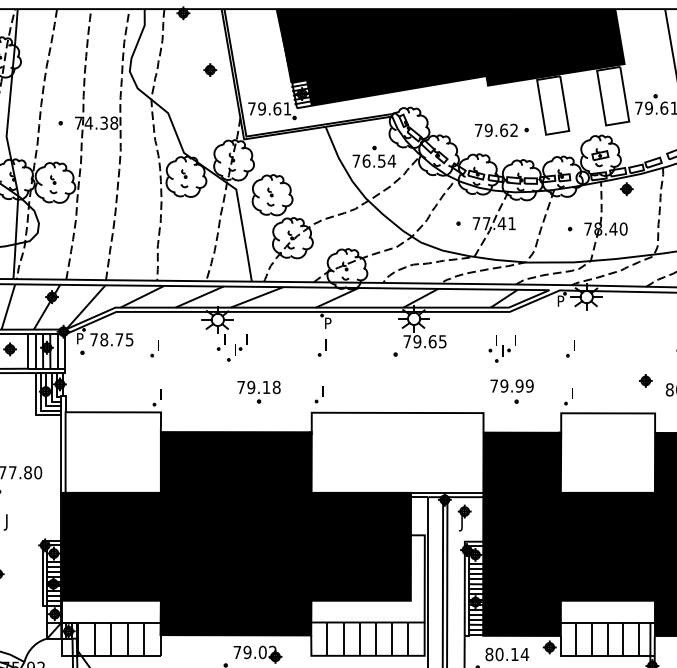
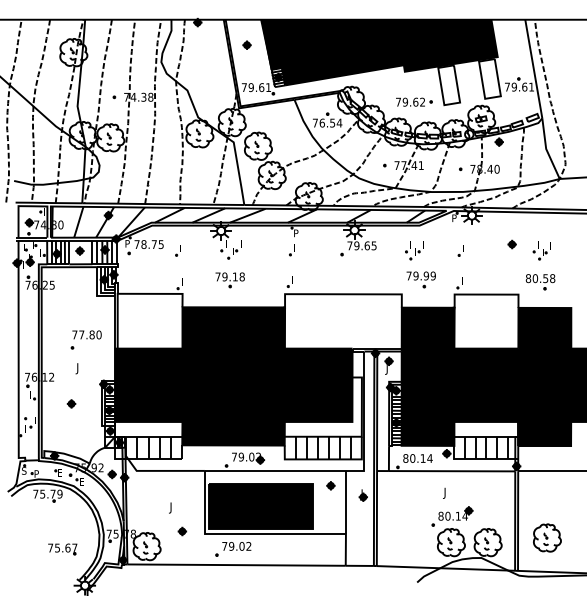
part: (209, 69) -> (246, 44), moved
part: (644, 380) -> (511, 244), moved
part: (257, 392) -> (229, 280), moved

